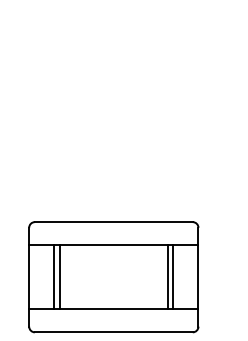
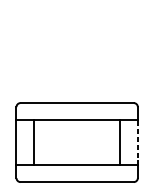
line: (59, 277) -> (38, 142), removed
line: (167, 277) -> (115, 142), removed
line: (198, 277) -> (137, 142), solid -> dashed

